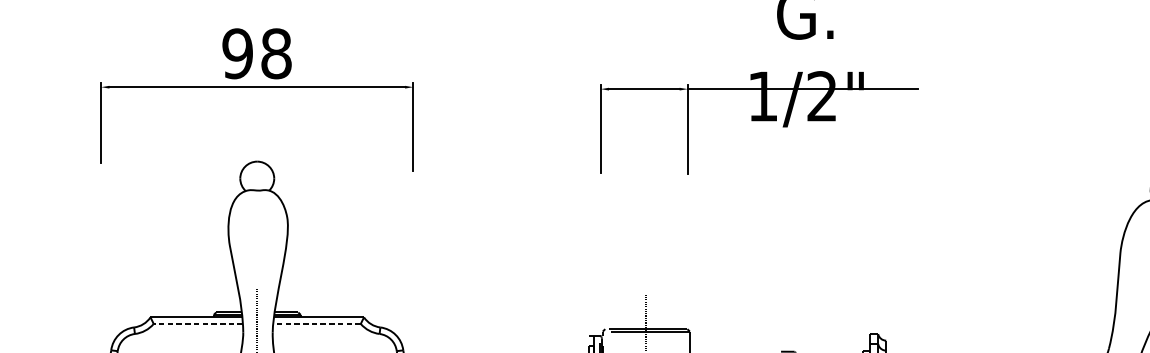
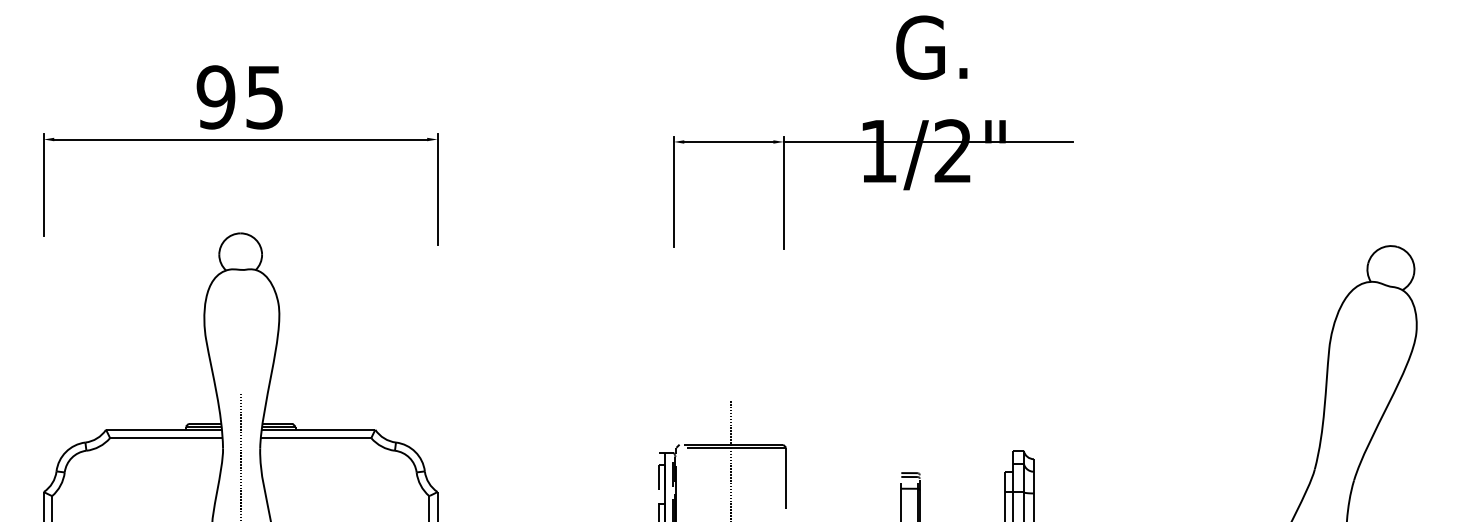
text: (276, 53) -> (265, 97), 98 -> 95
line: (197, 324) -> (165, 438), dashed -> solid
line: (316, 324) -> (315, 438), dashed -> solid

